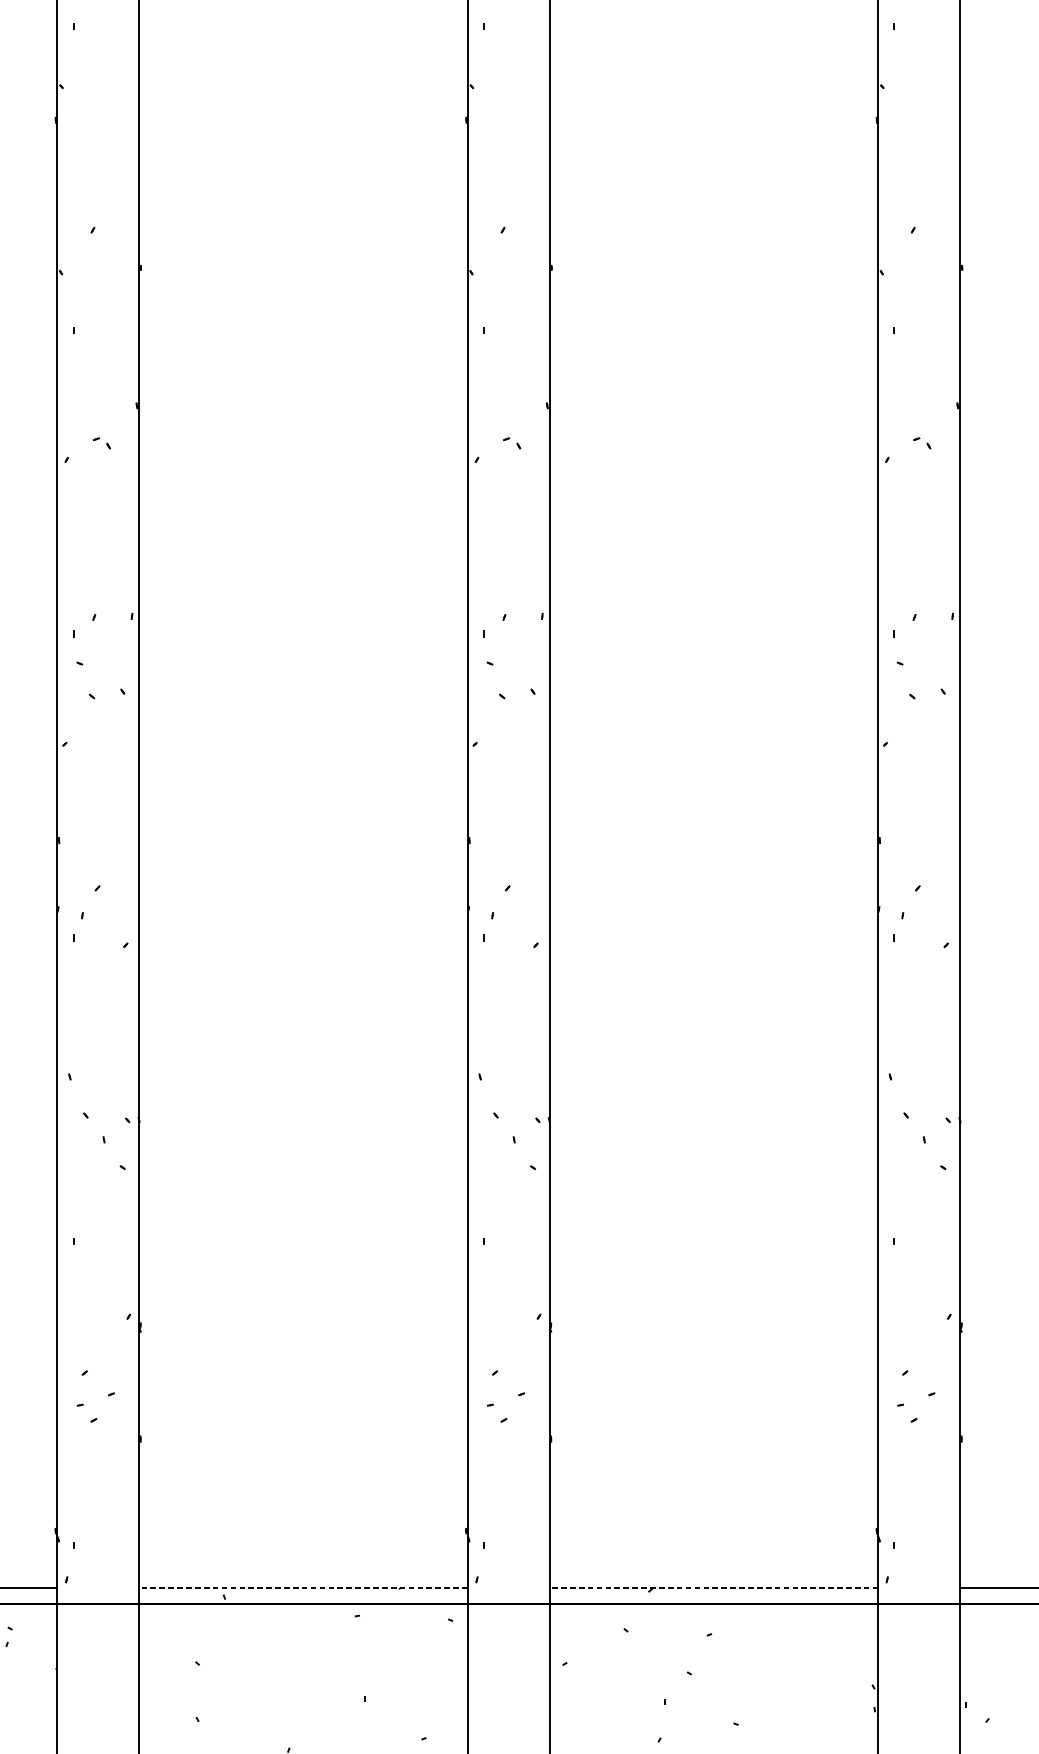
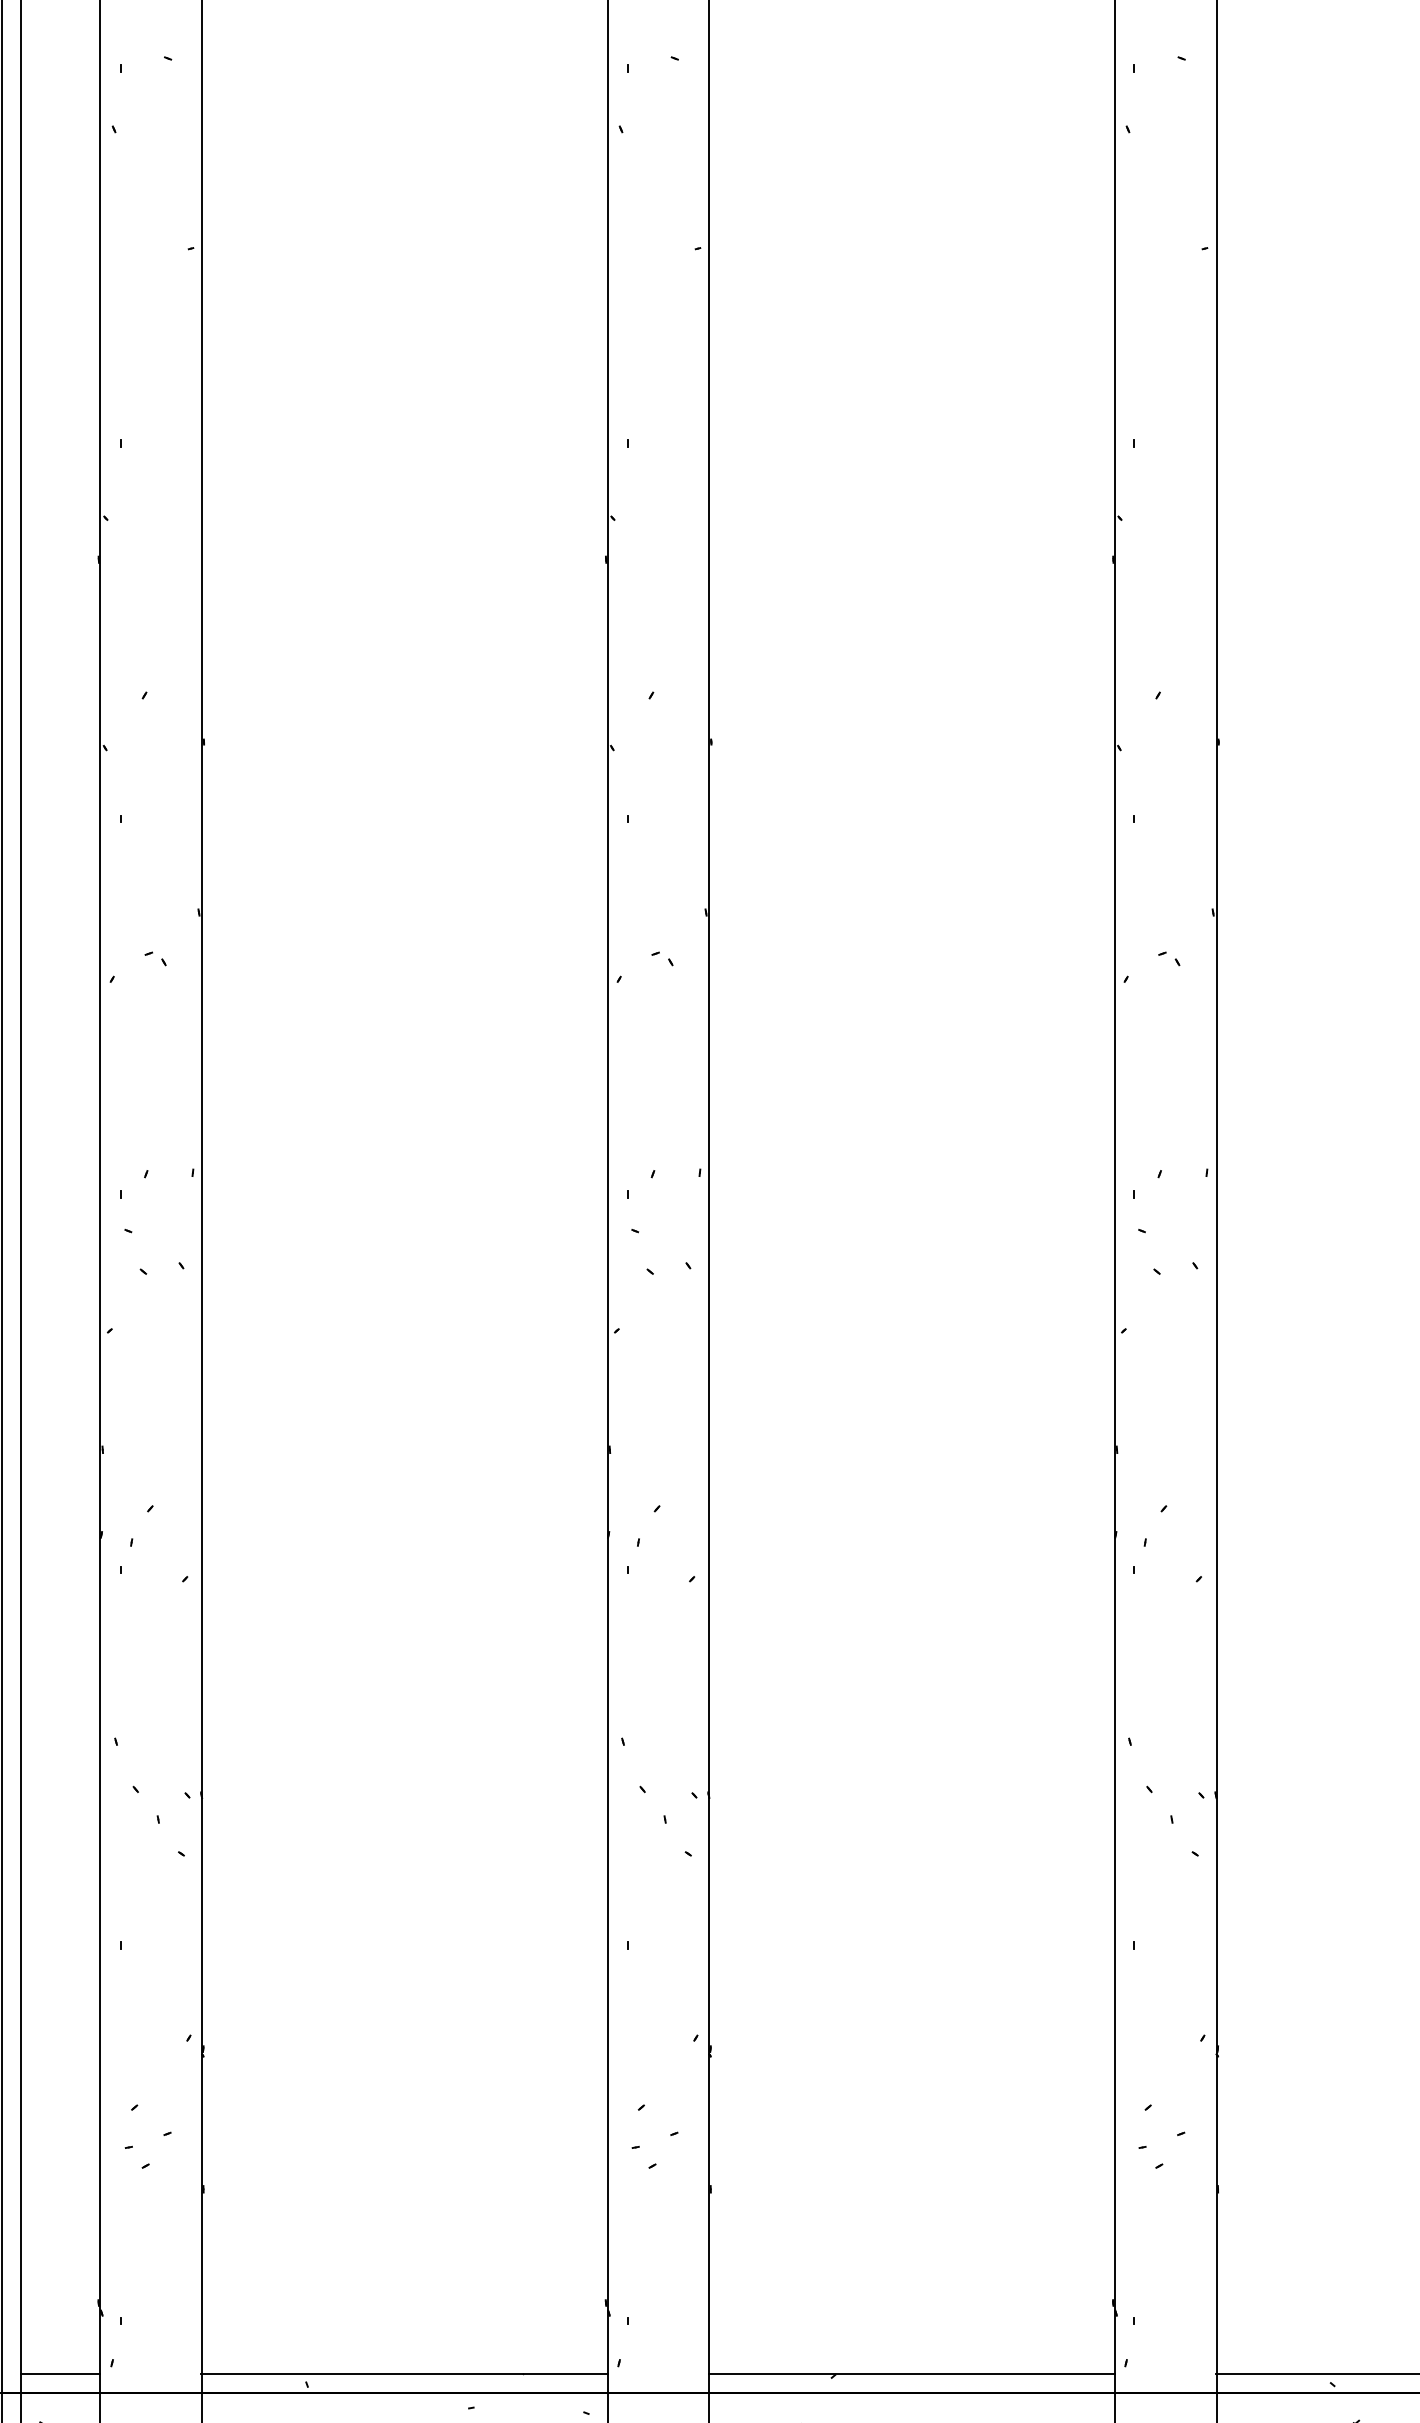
line: (303, 1588) -> (404, 2373), dashed -> solid
line: (713, 1588) -> (911, 2373), dashed -> solid

